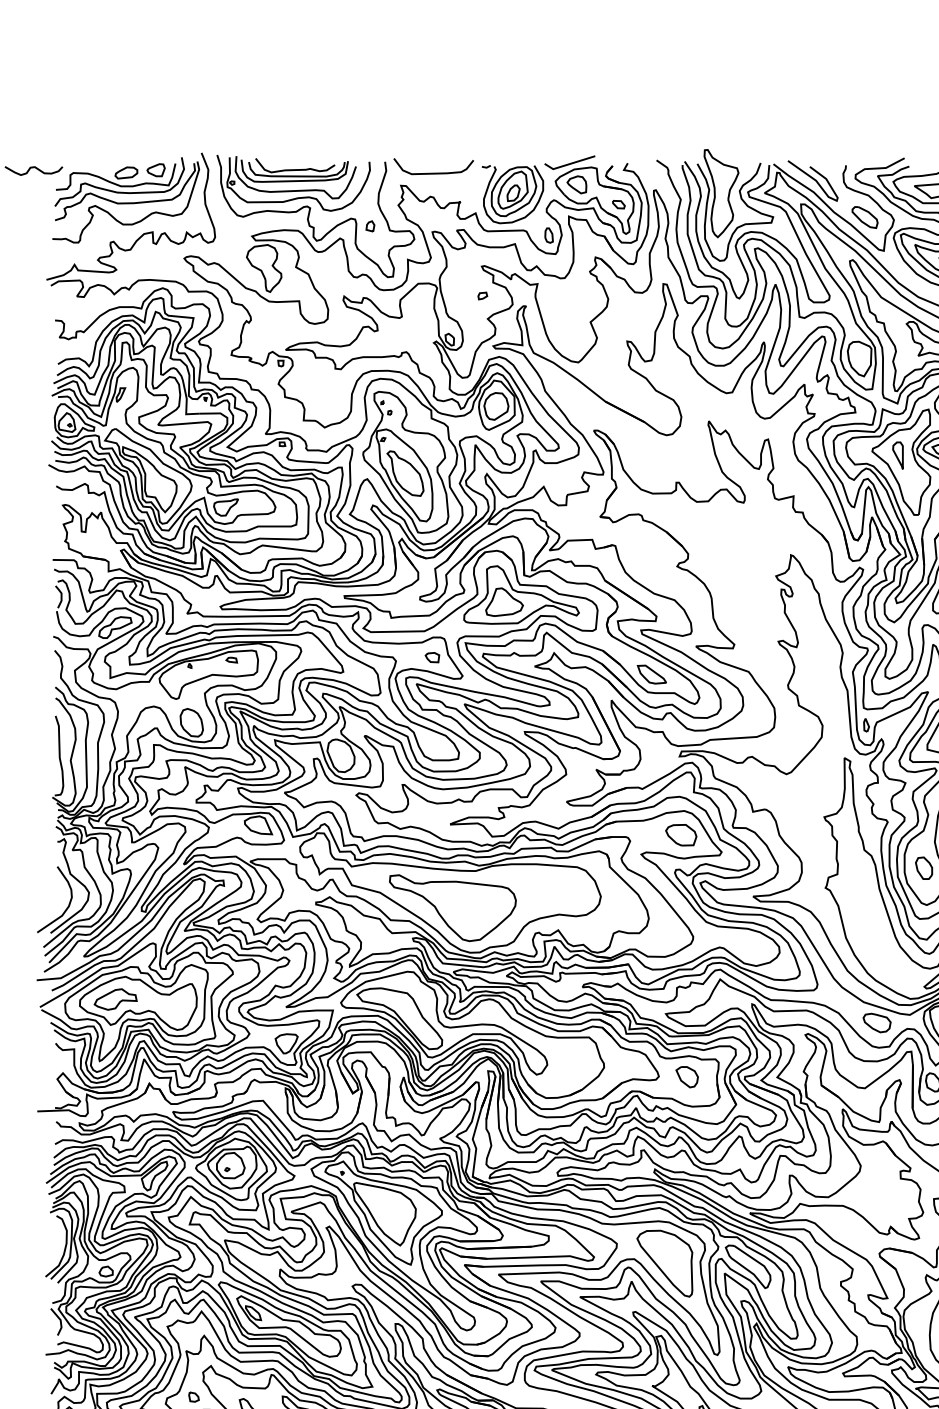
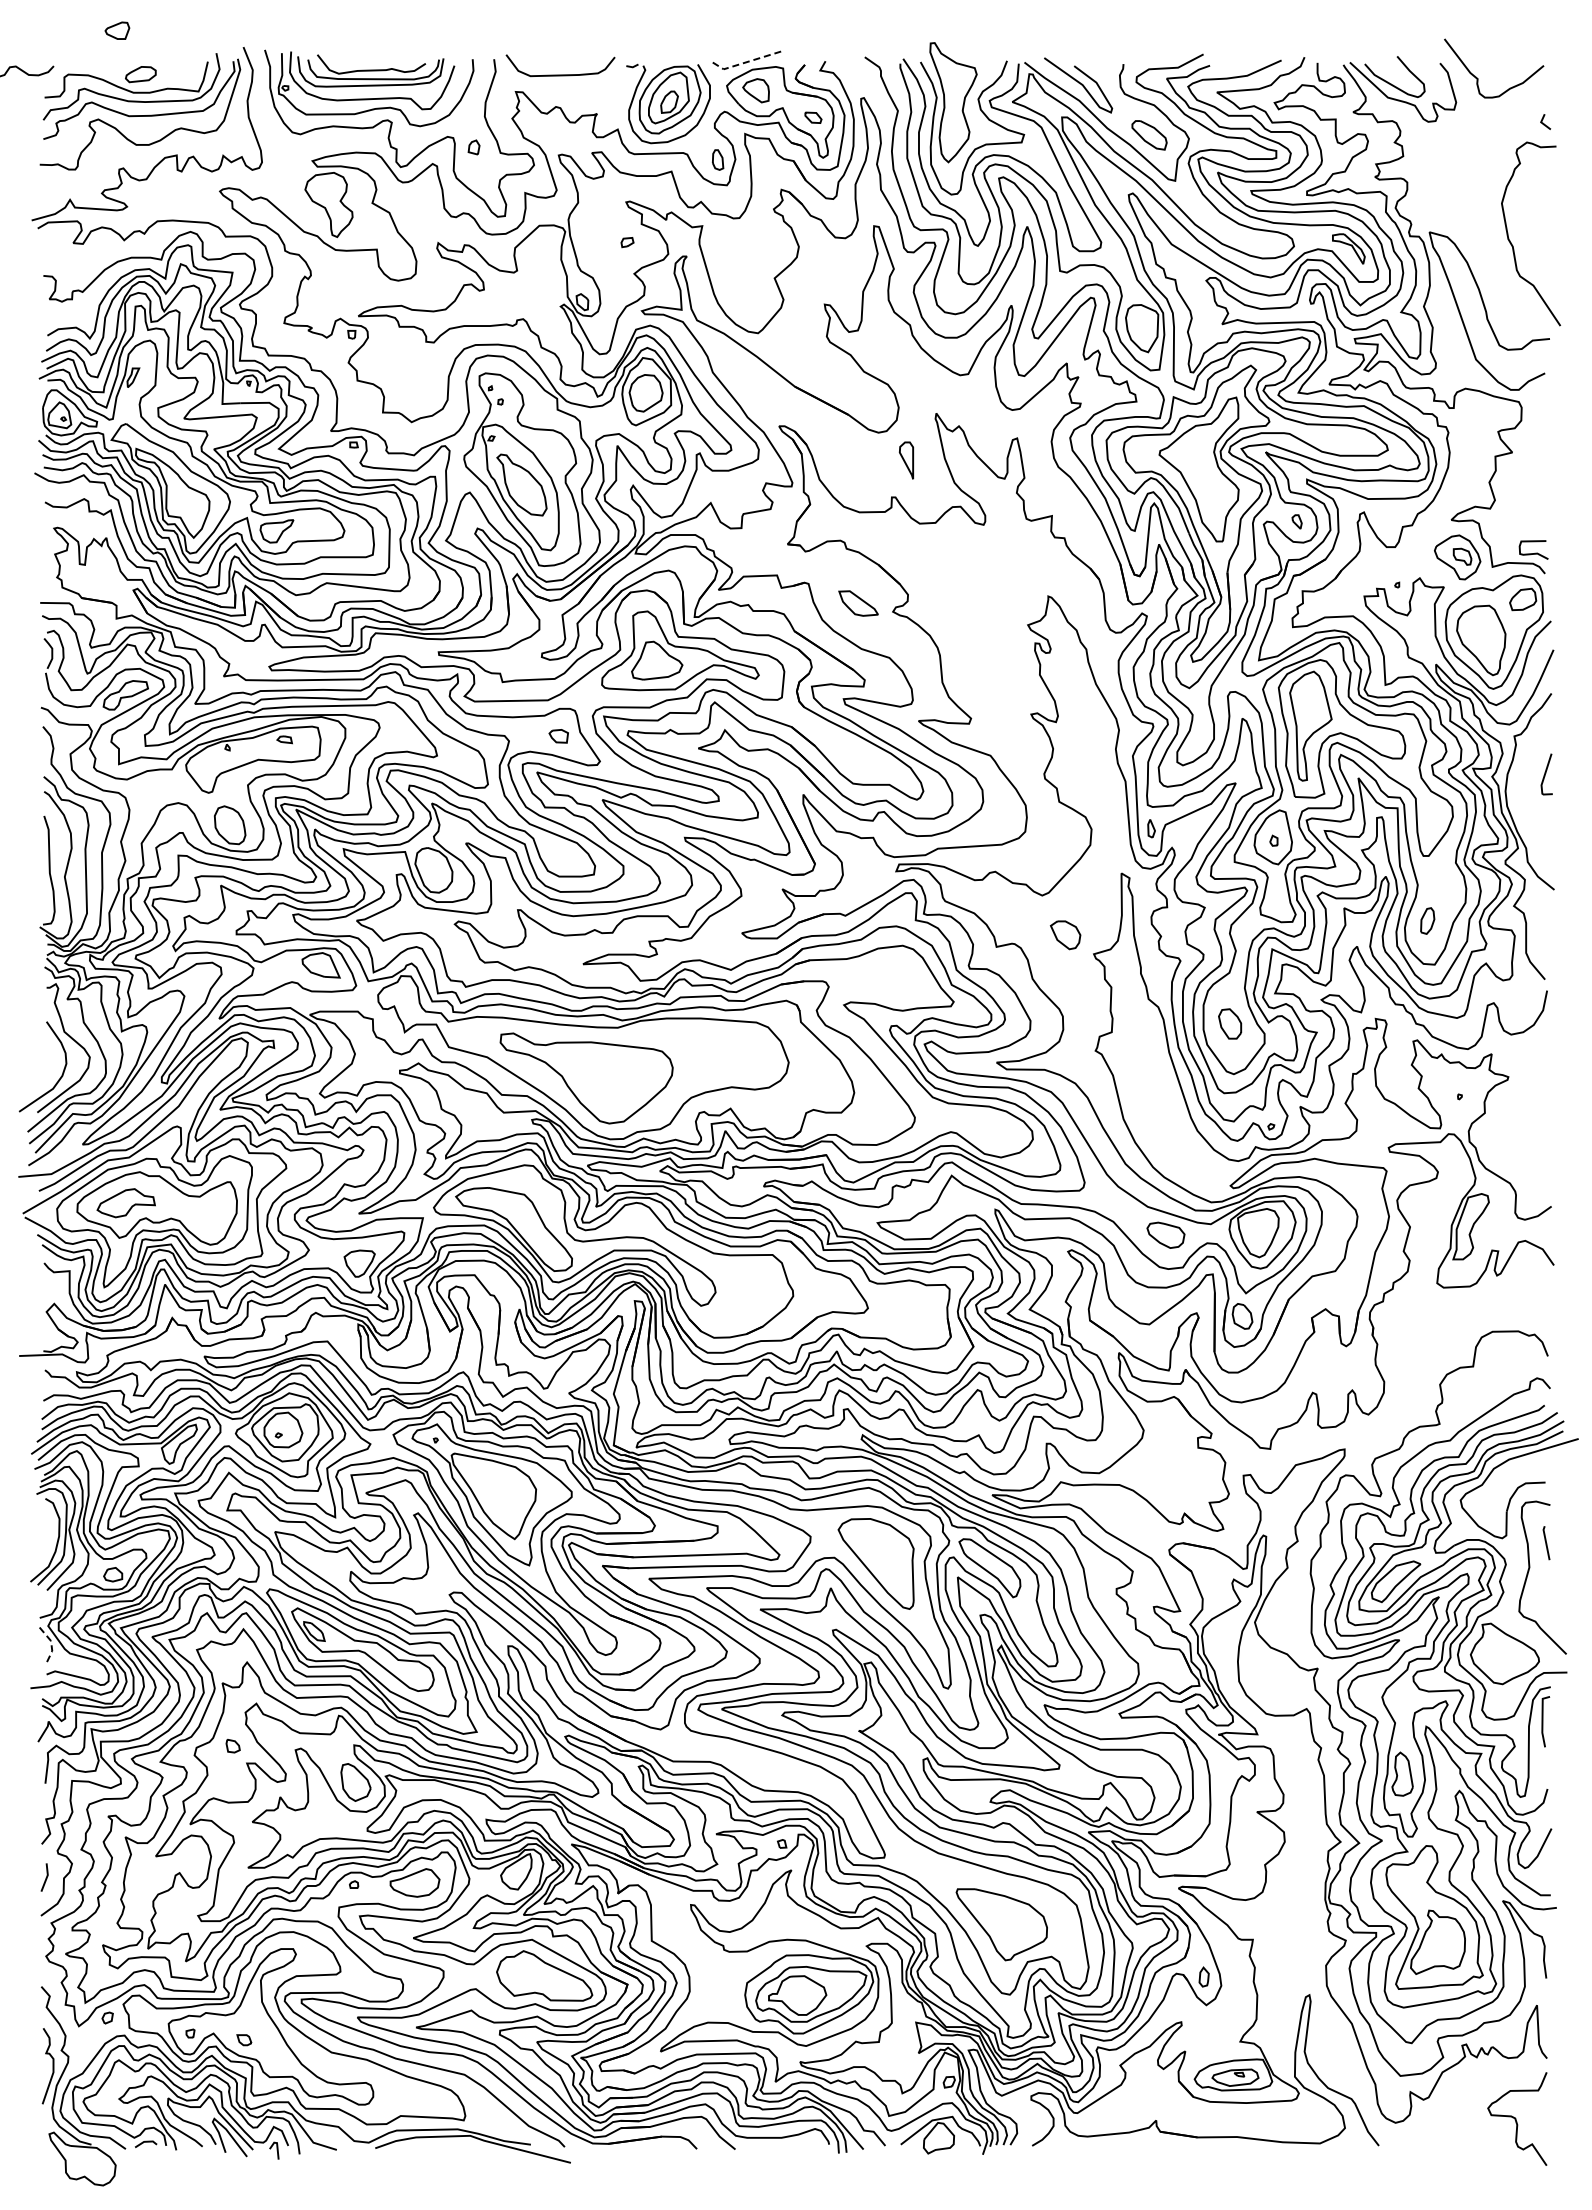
line: (569, 164) -> (745, 62), solid -> dashed
part: (156, 170) -> (117, 30), moved
part: (897, 455) -> (906, 460), moved
part: (651, 674) -> (858, 603), moved
part: (681, 834) -> (898, 978), removed
part: (687, 1077) -> (1065, 935), moved
line: (60, 1320) -> (51, 1641), solid -> dashed

